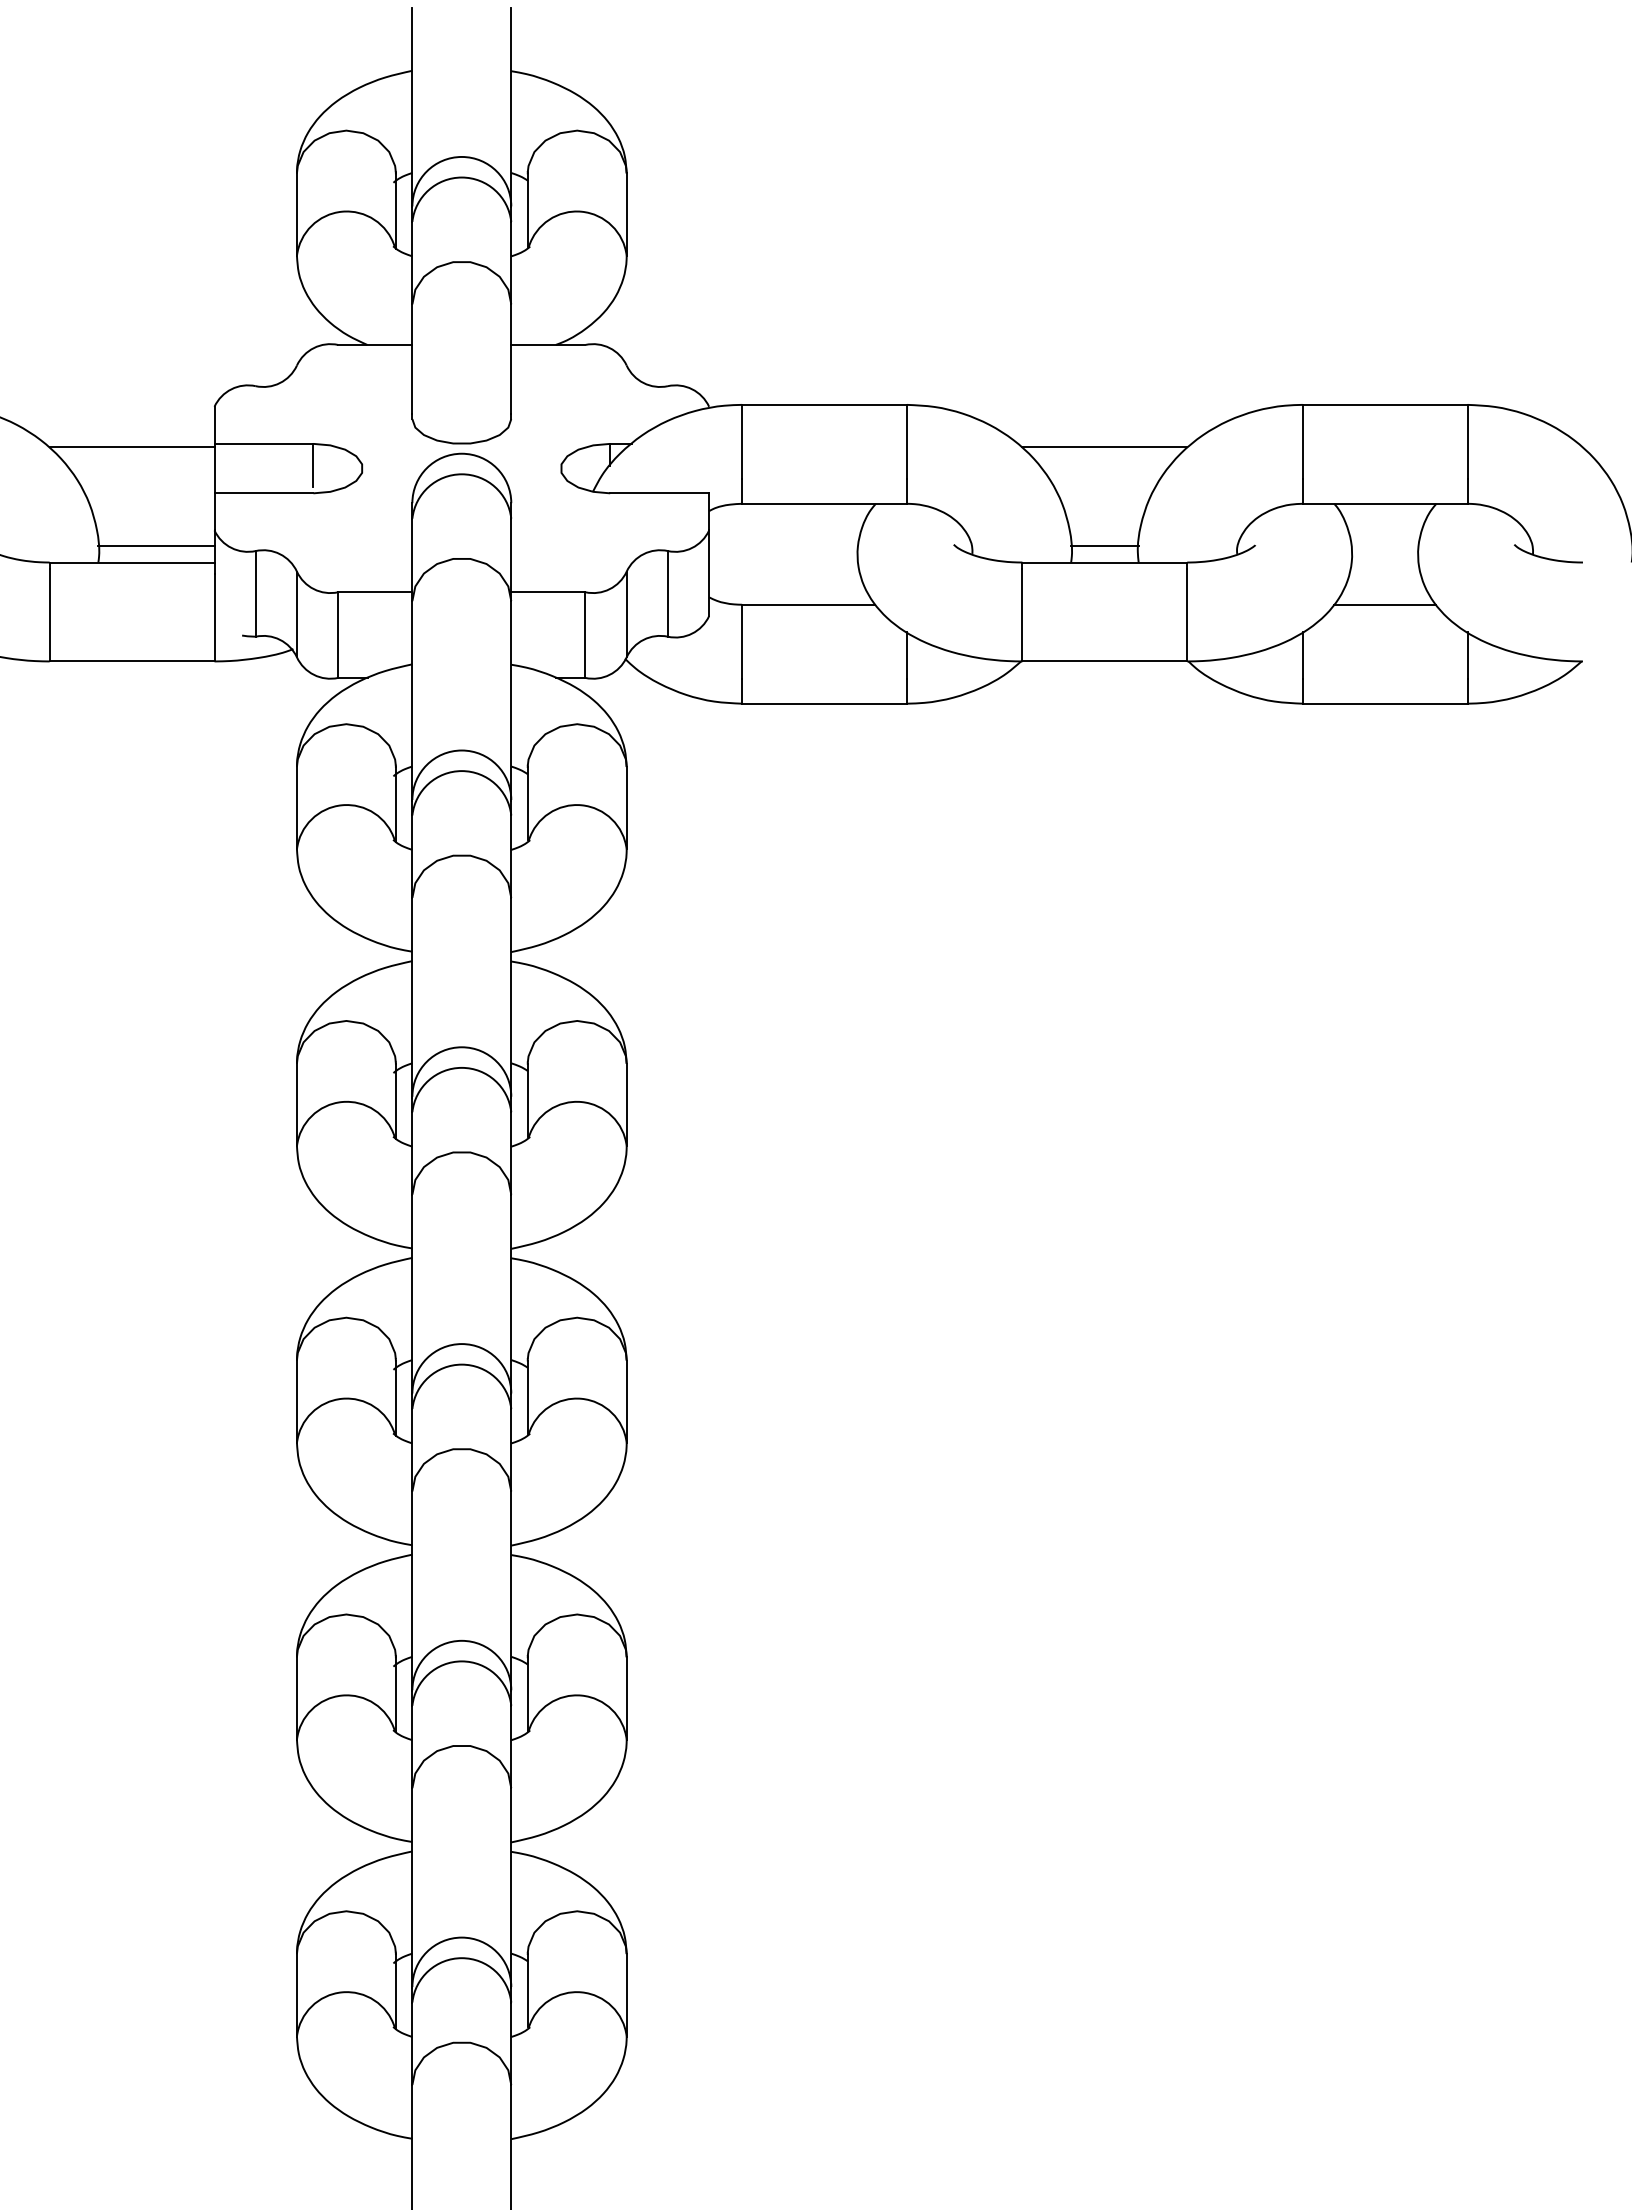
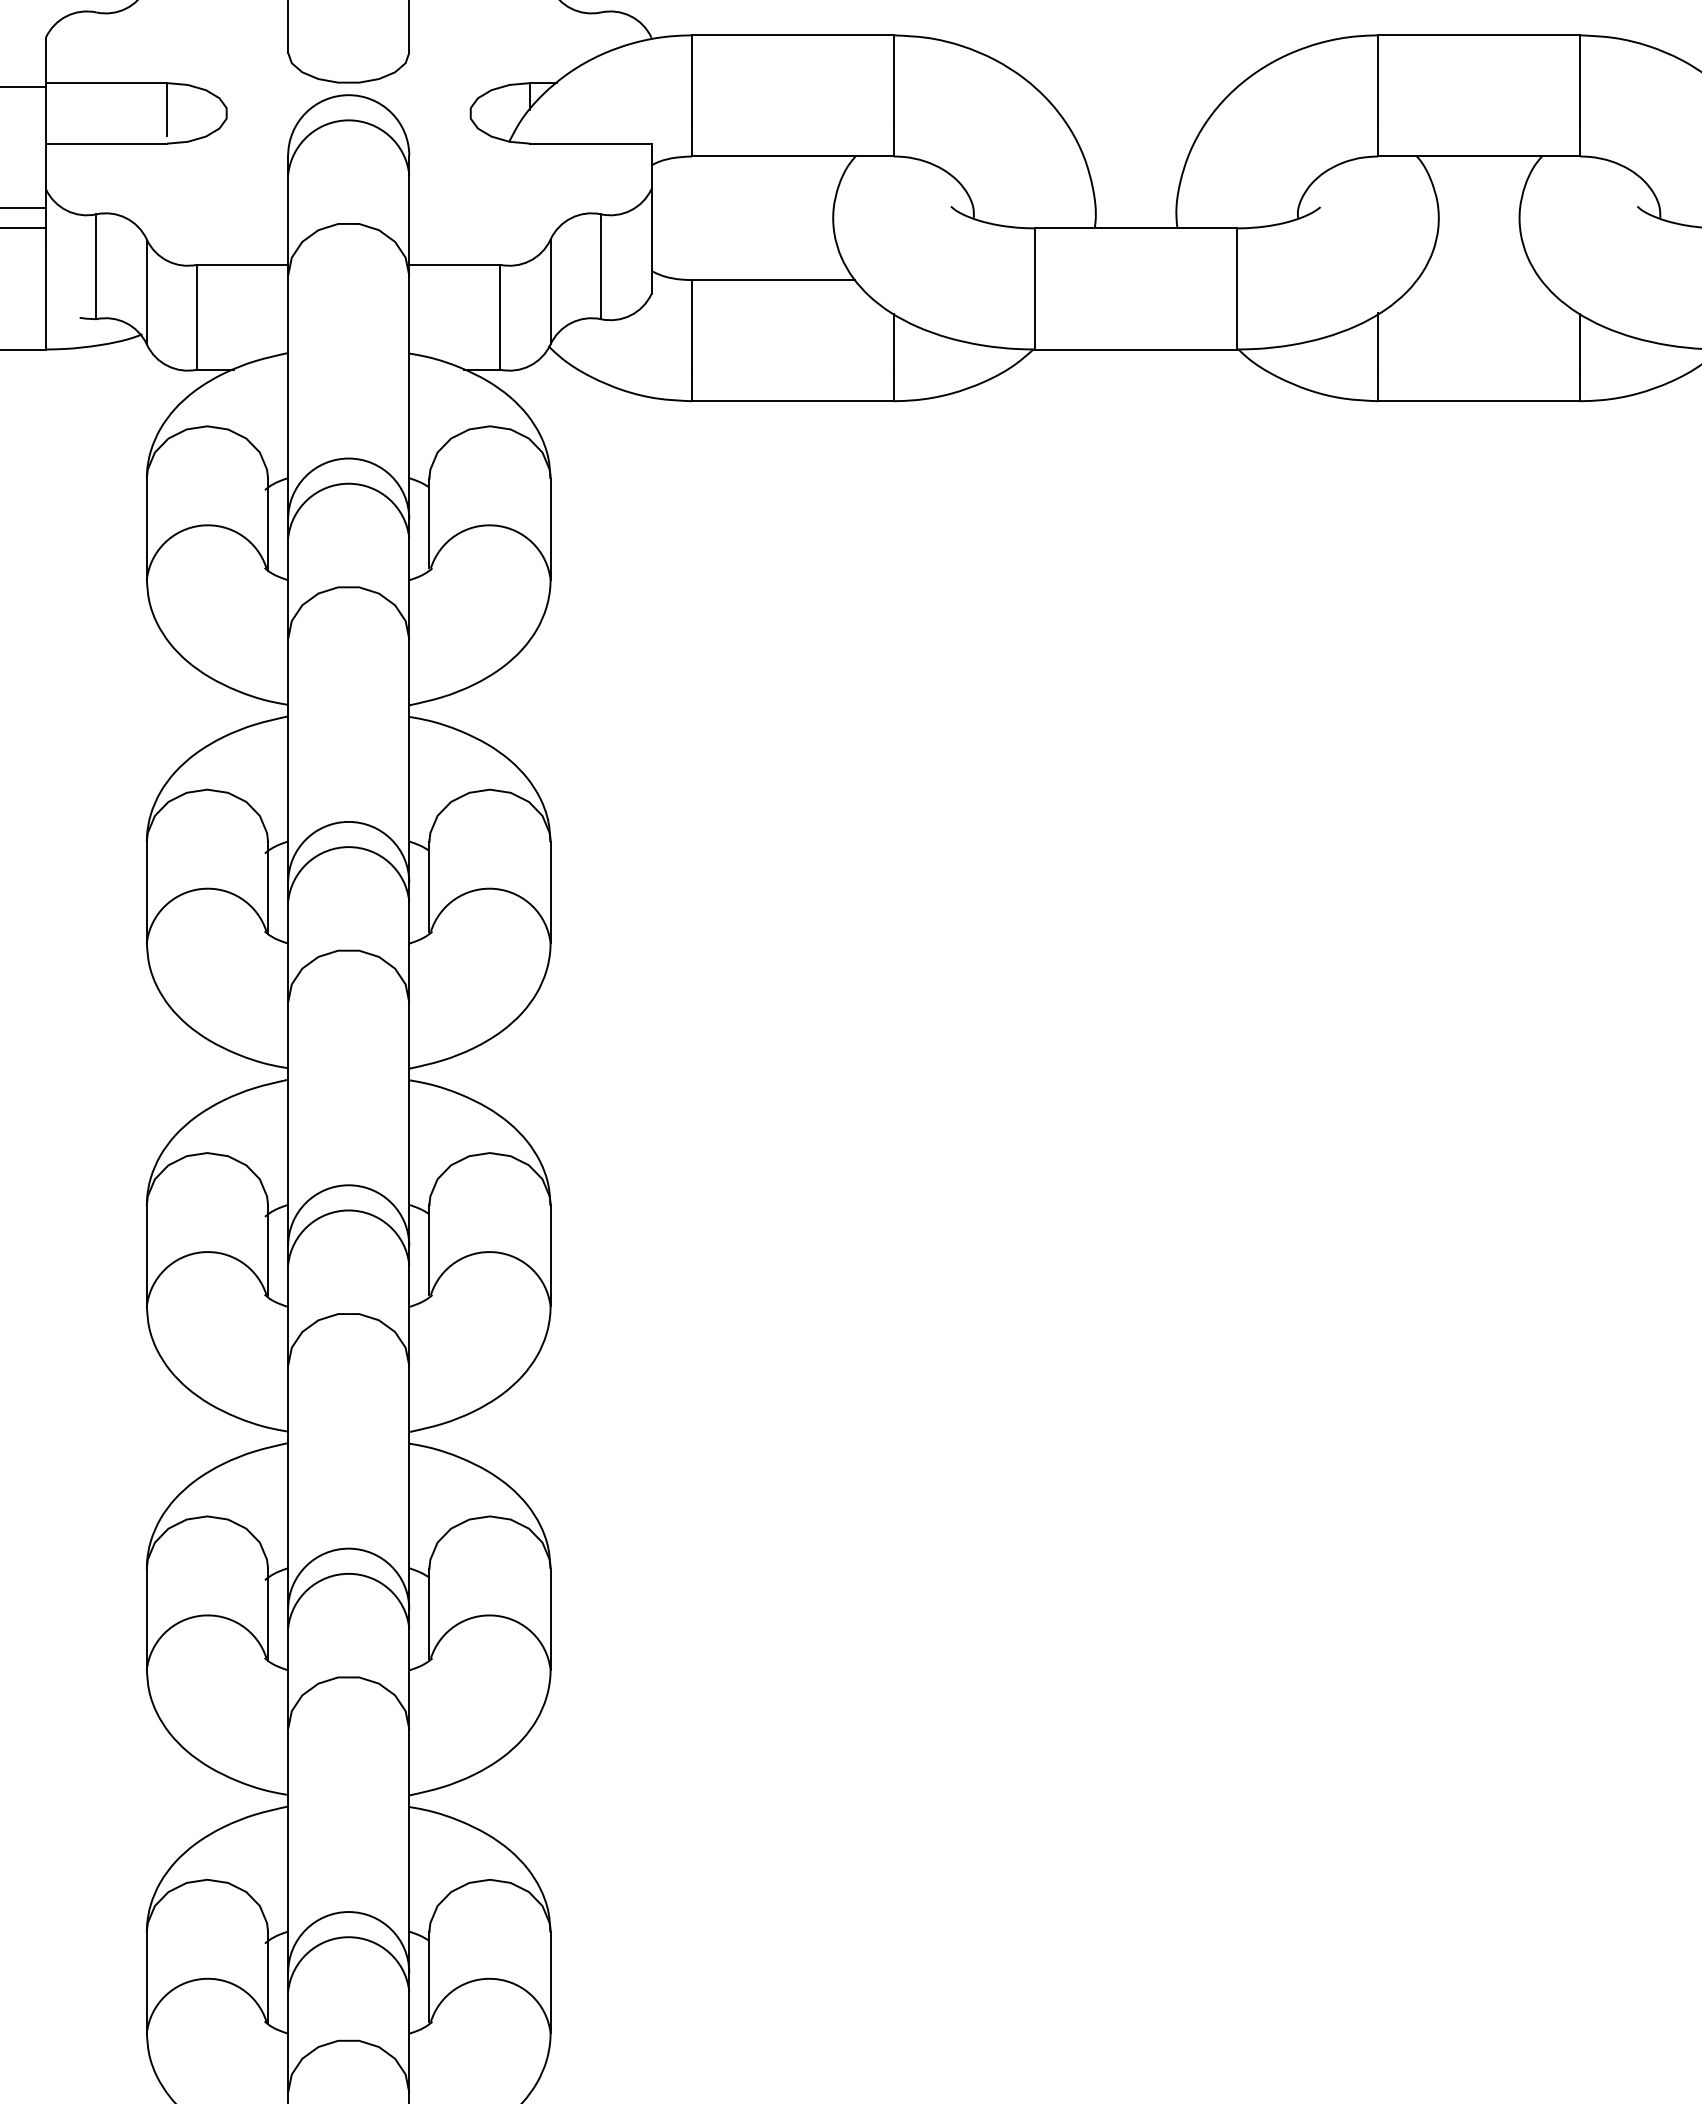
line: (1104, 447) -> (1135, 87), removed
line: (1104, 546) -> (1135, 208), removed
line: (1384, 604) -> (1478, 279), removed

